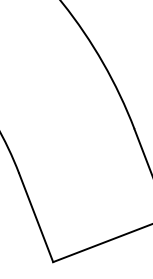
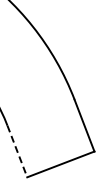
line: (36, 217) -> (17, 151), solid -> dashed

